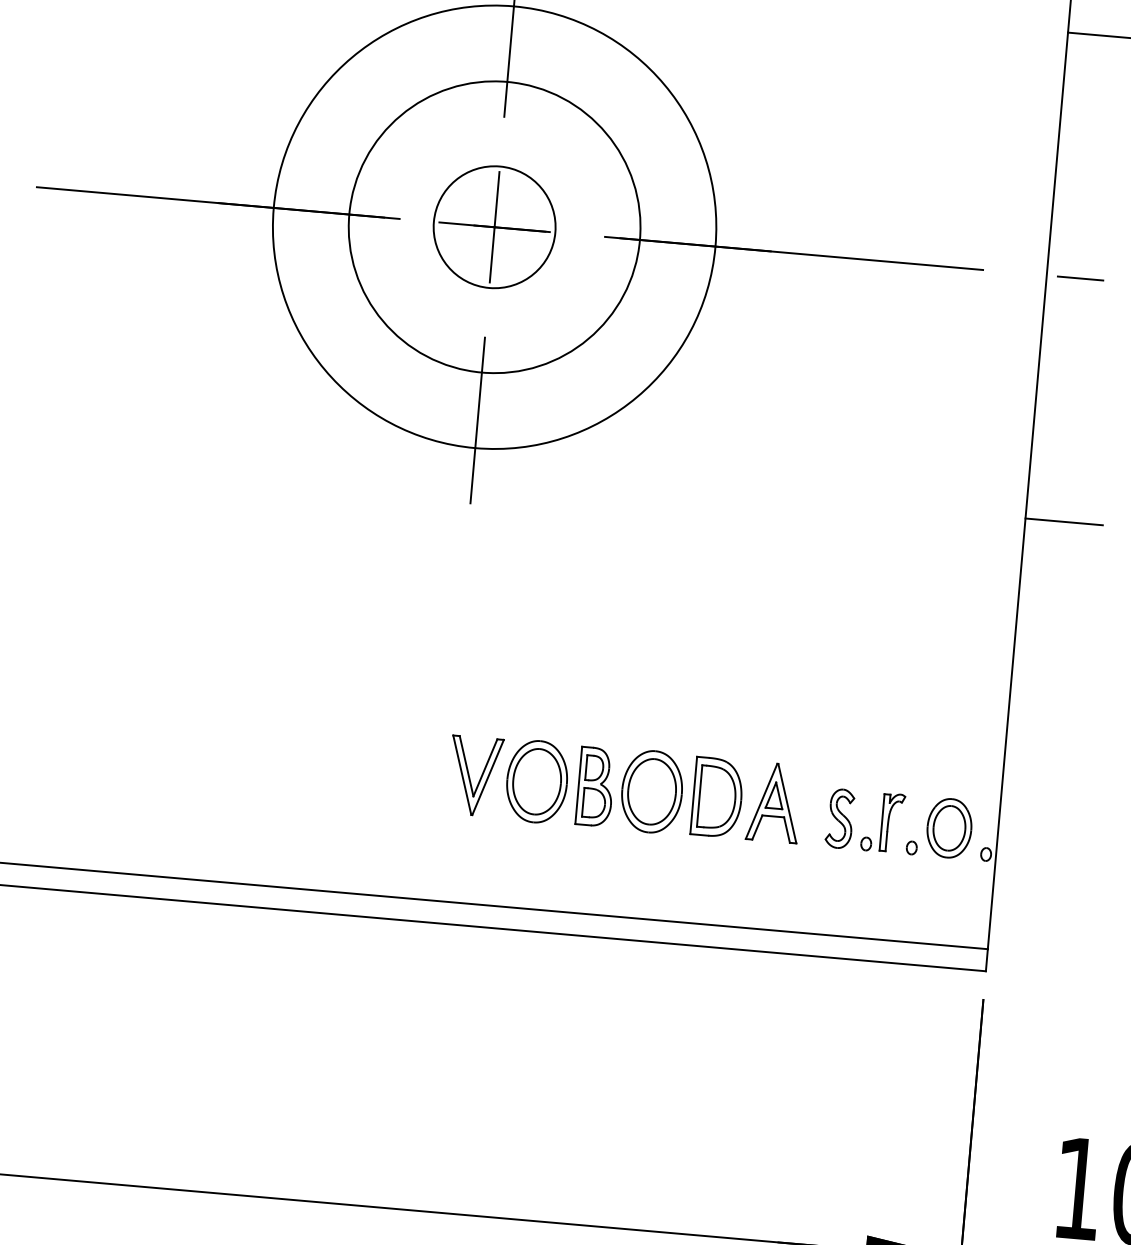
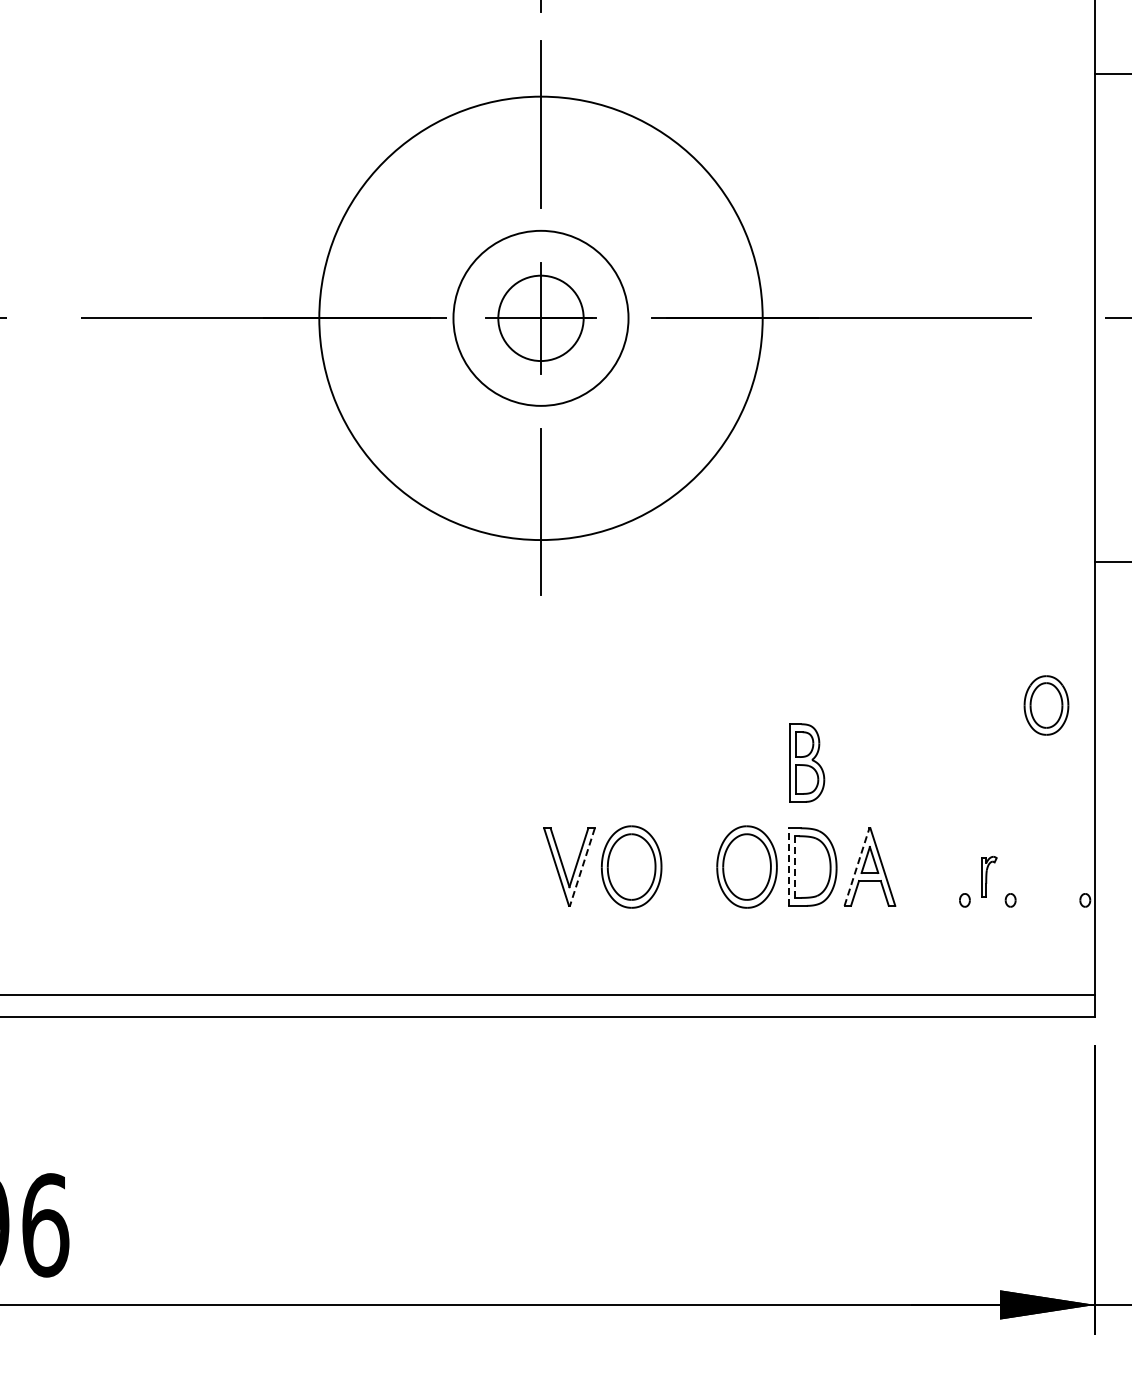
circle: (494, 227) -> (540, 318), size x0.6
circle: (494, 227) -> (540, 318), size x0.7
line: (488, 777) -> (582, 867), solid -> dashed
part: (595, 786) -> (807, 762), moved
line: (693, 795) -> (788, 867), solid -> dashed
line: (699, 796) -> (794, 867), solid -> dashed
line: (761, 801) -> (856, 867), solid -> dashed
part: (839, 818) -> (936, 877), removed
part: (892, 822) -> (989, 876), size x0.7
part: (949, 828) -> (1046, 705), moved

